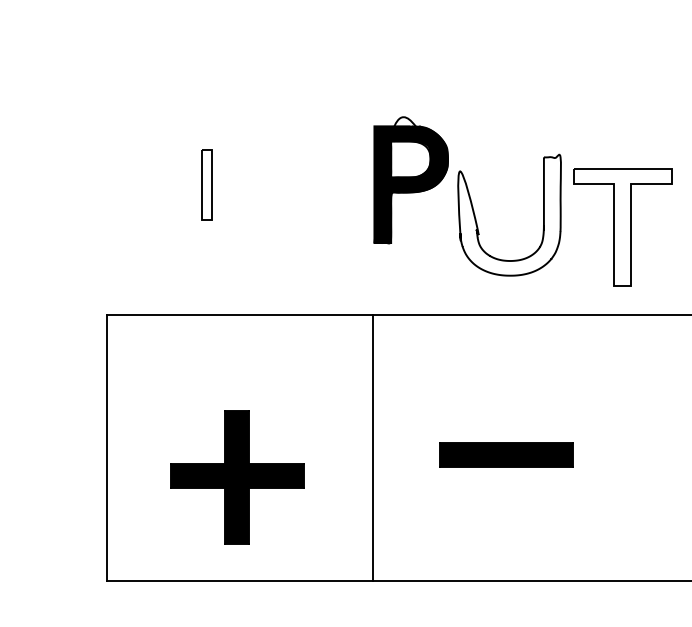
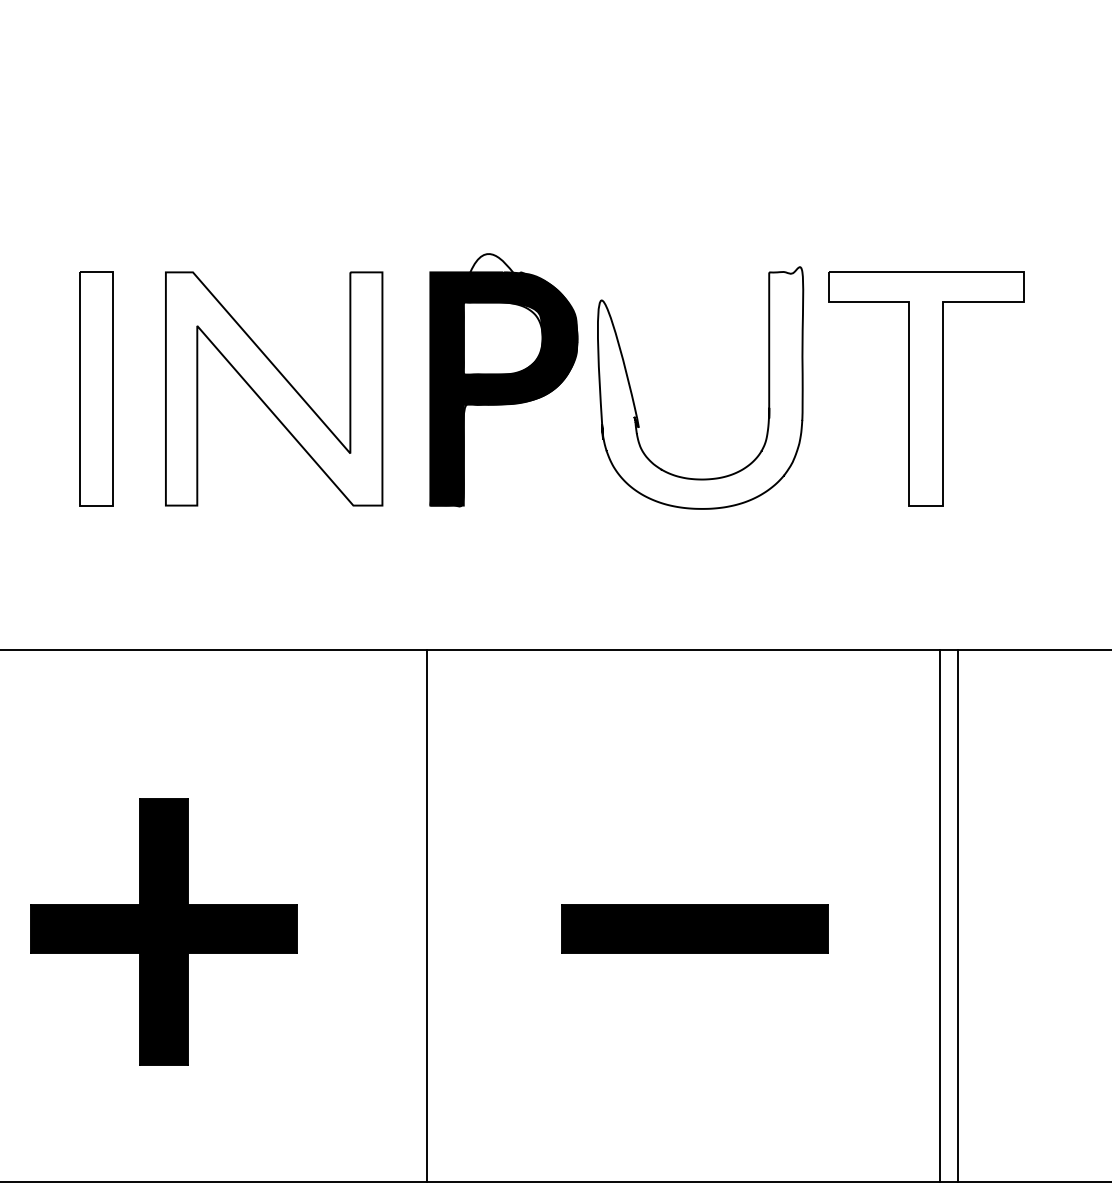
part: (207, 184) -> (96, 388), size x1.67
part: (296, 184) -> (274, 388), added
part: (476, 218) -> (634, 394), moved
part: (622, 227) -> (926, 388), moved
line: (629, 448) -> (940, 916), added
line: (638, 448) -> (958, 916), added
part: (237, 477) -> (164, 932), moved

